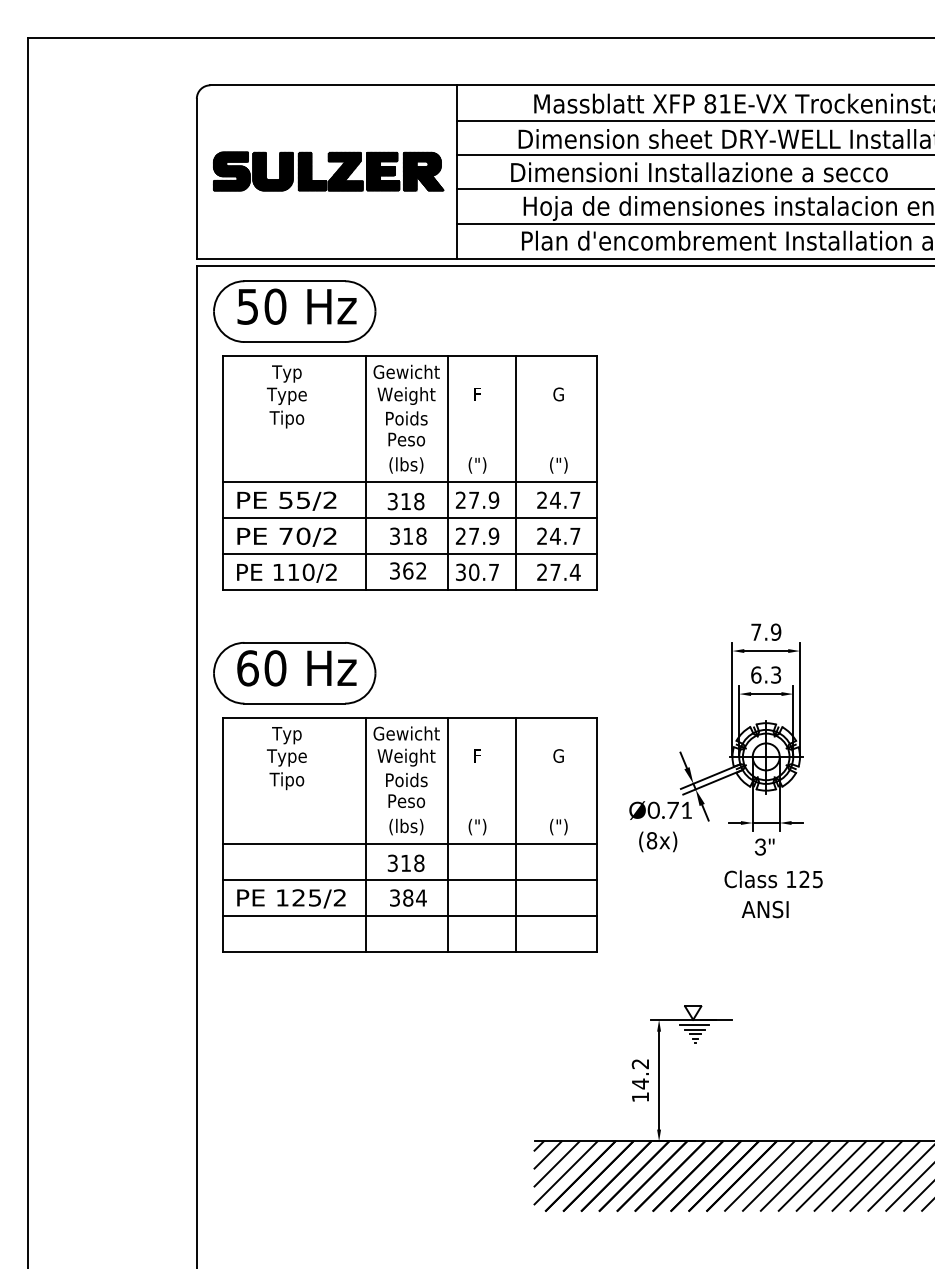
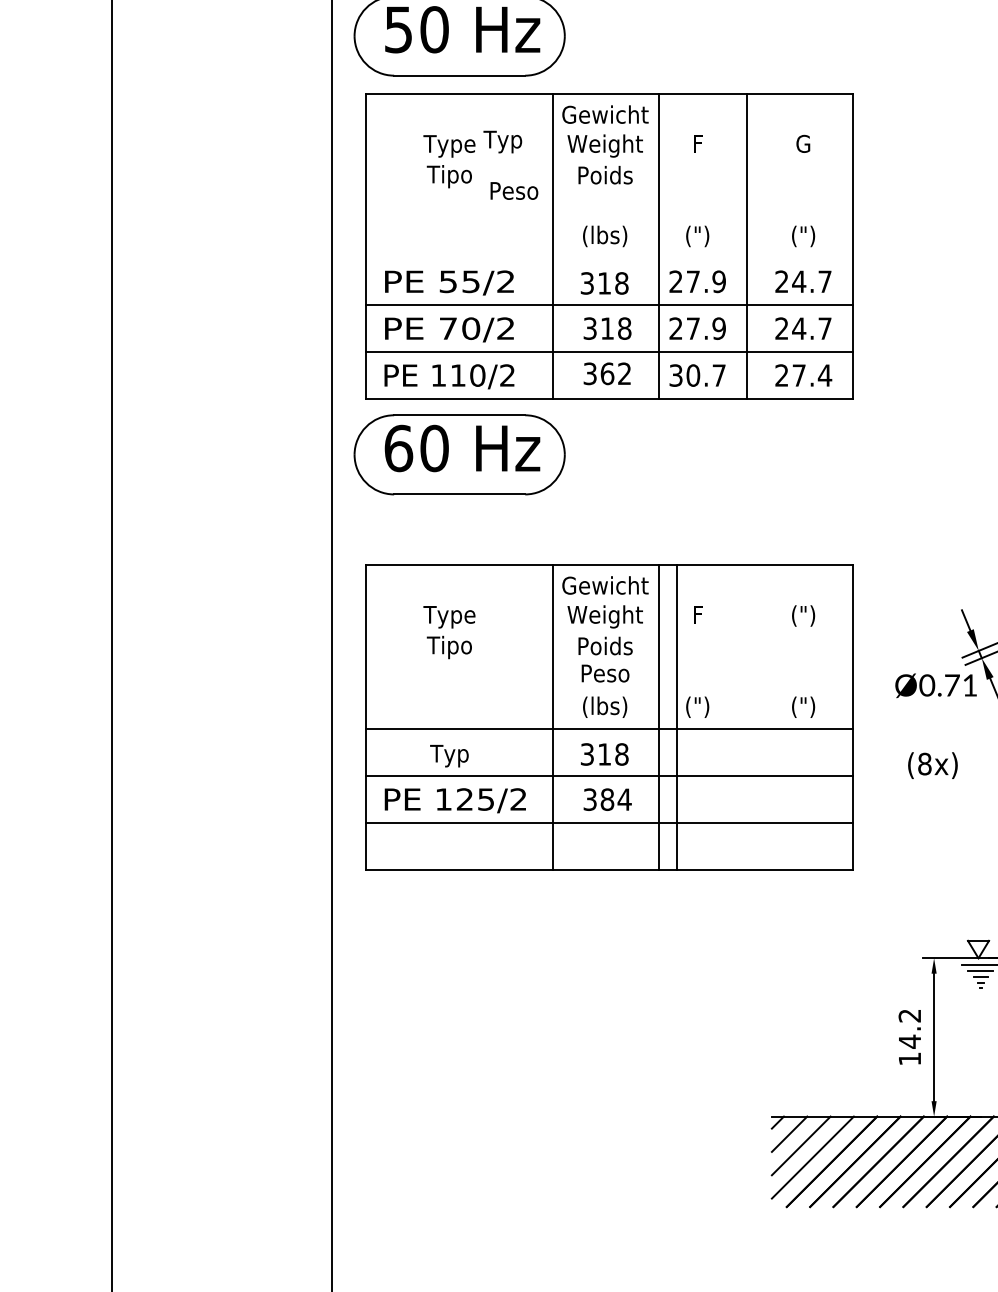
text: (286, 373) -> (502, 141), moved
text: (406, 439) -> (514, 190), moved
line: (409, 482) -> (609, 258), removed
part: (294, 673) -> (459, 455), moved
text: (286, 735) -> (448, 755), moved
text: (558, 756) -> (803, 615), G -> (")
line: (515, 834) -> (676, 716), moved
text: (658, 841) -> (933, 765), moved

